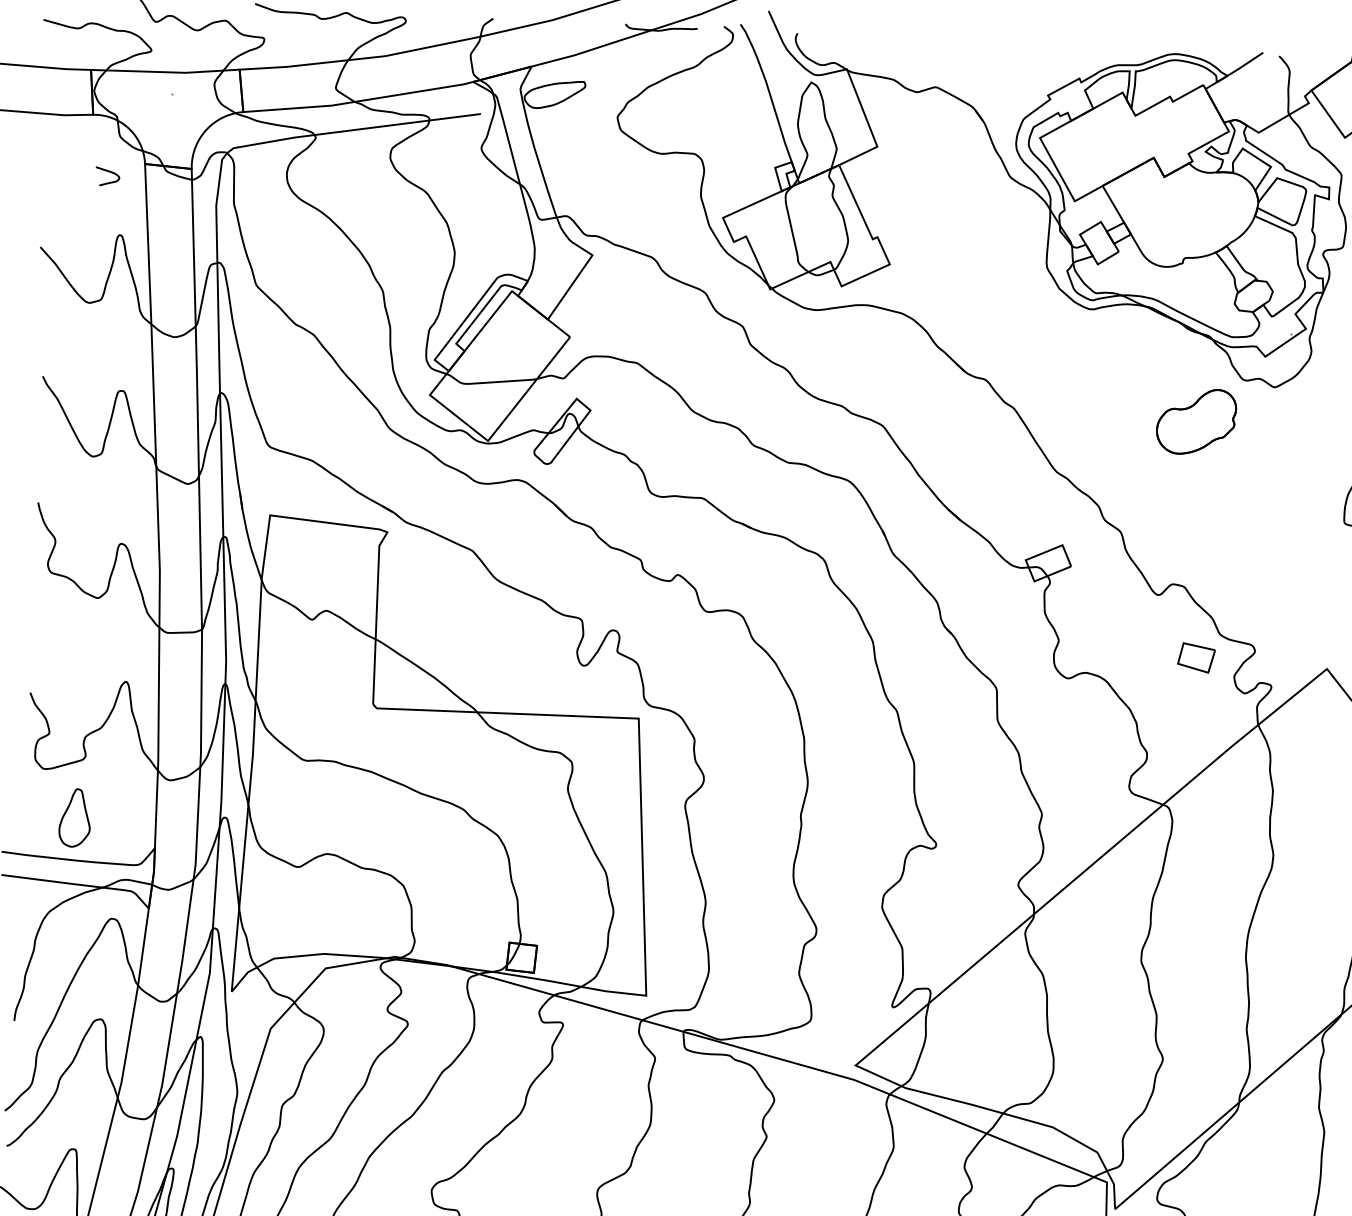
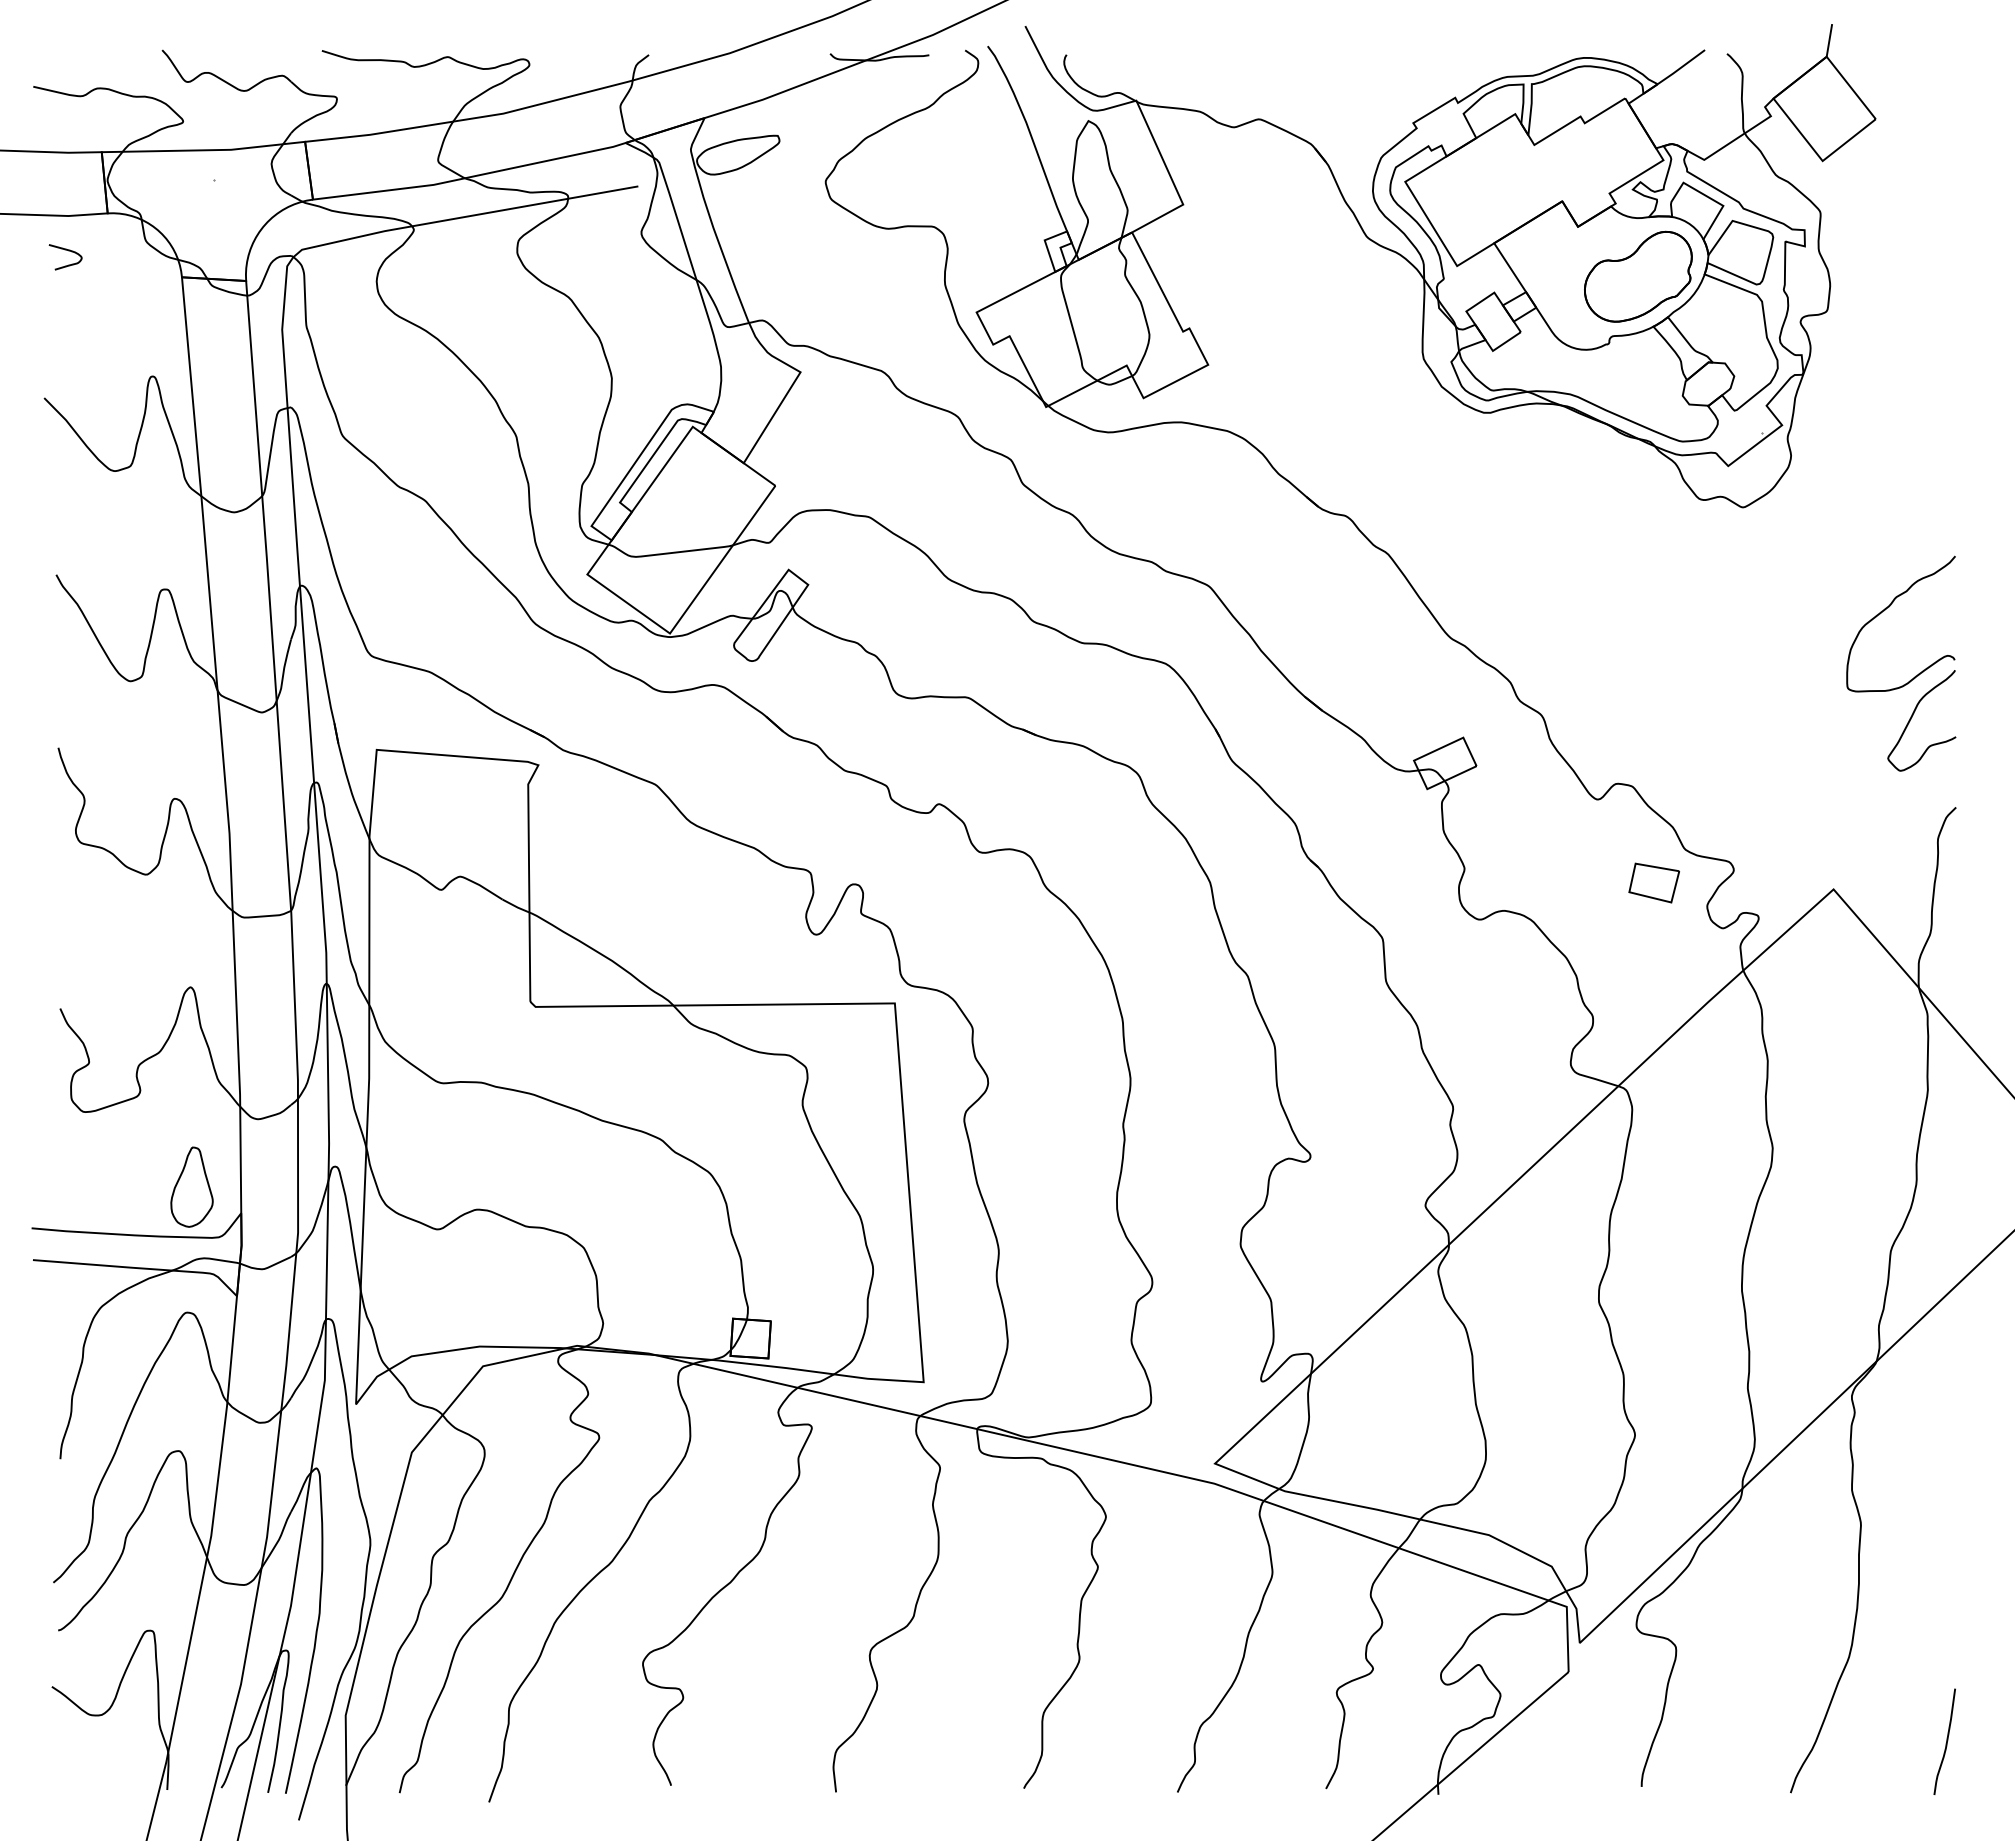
curve: (109, 172) -> (68, 251), moved
part: (1196, 421) -> (1638, 276), moved
part: (74, 817) -> (191, 1186), moved

